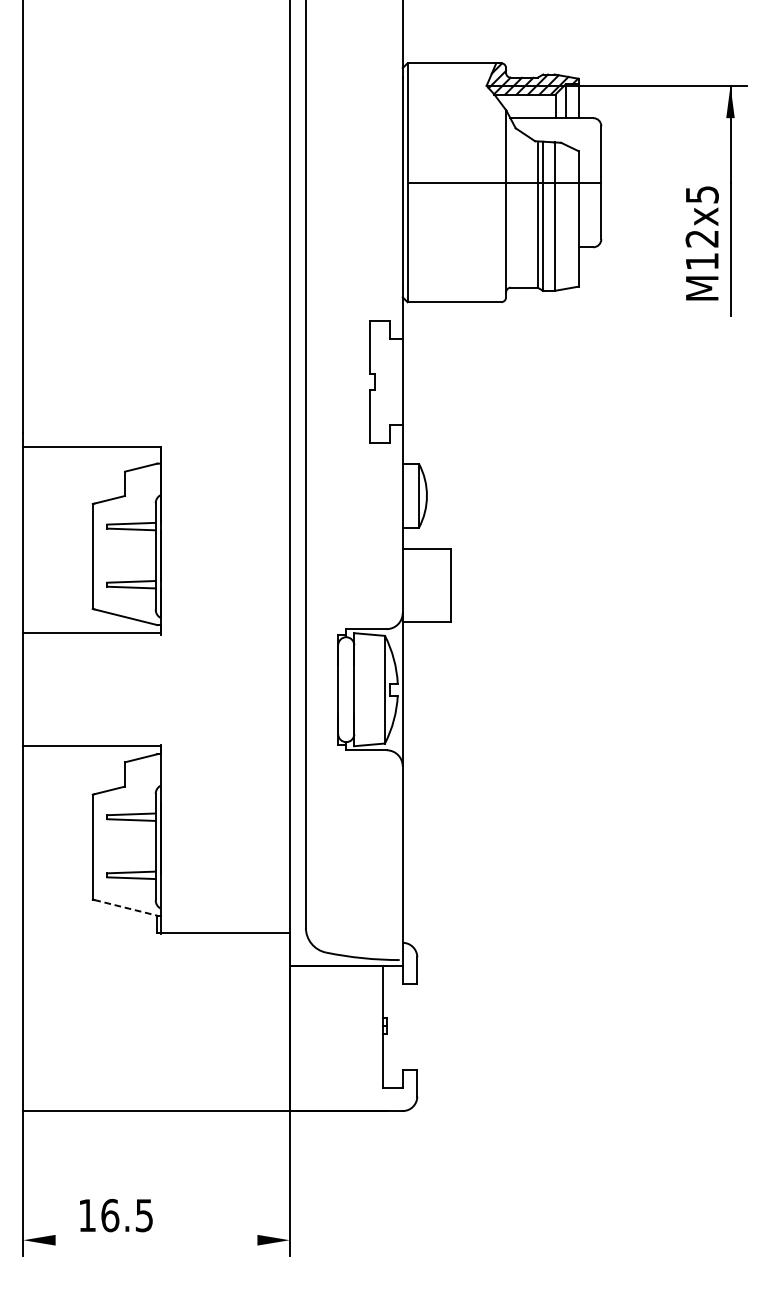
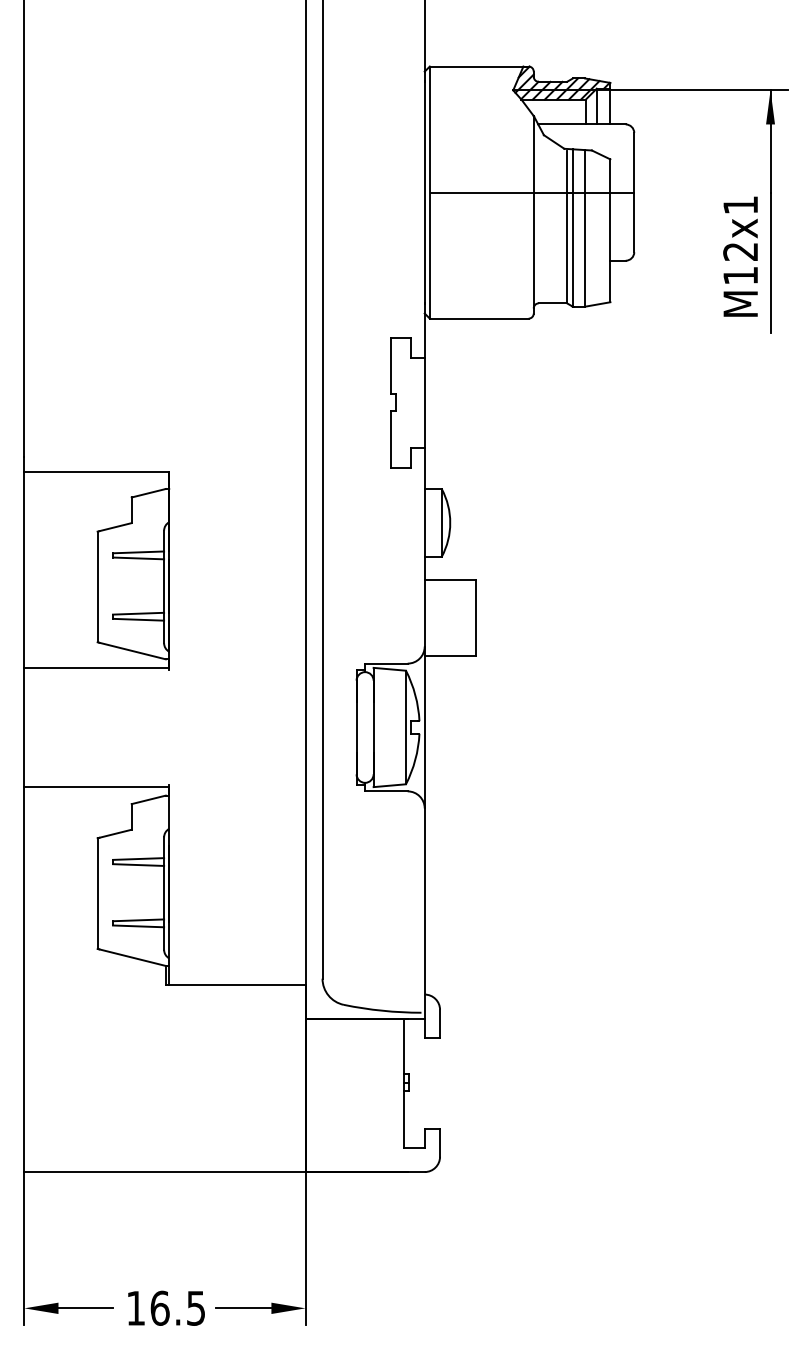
text: (702, 194) -> (740, 205), M12x5 -> M12x1
line: (126, 907) -> (133, 957), dashed -> solid
text: (116, 1214) -> (166, 1307), moved
line: (81, 1240) -> (85, 1308), added
line: (230, 1240) -> (243, 1308), added

